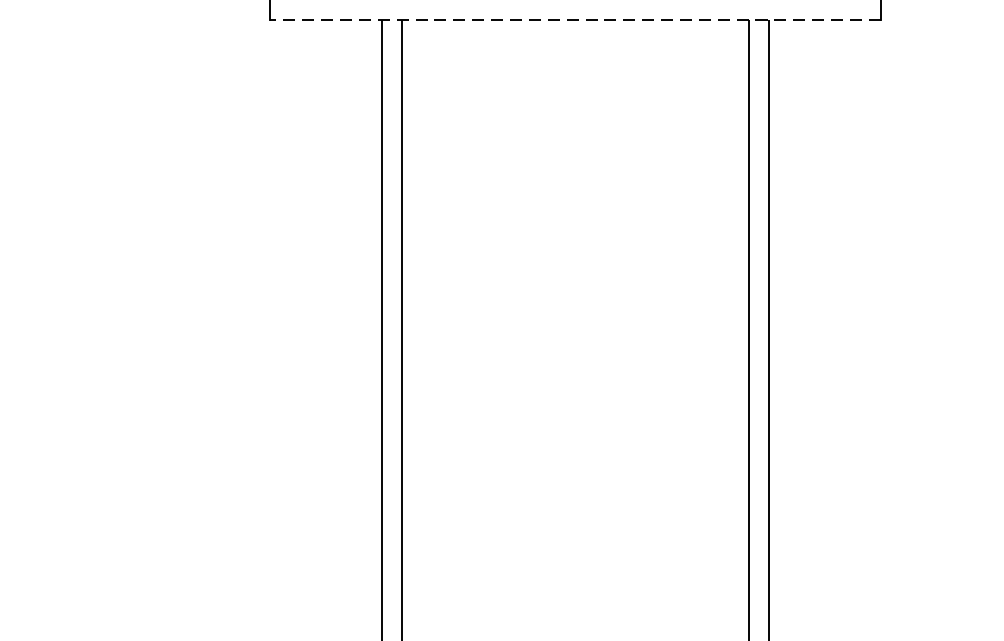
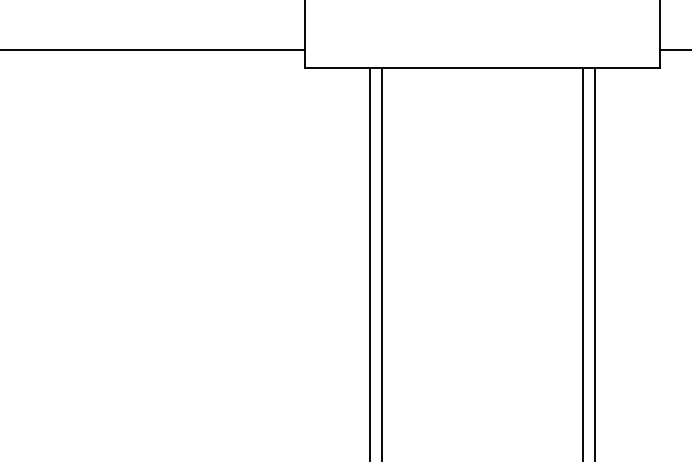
line: (575, 19) -> (482, 68), dashed -> solid

